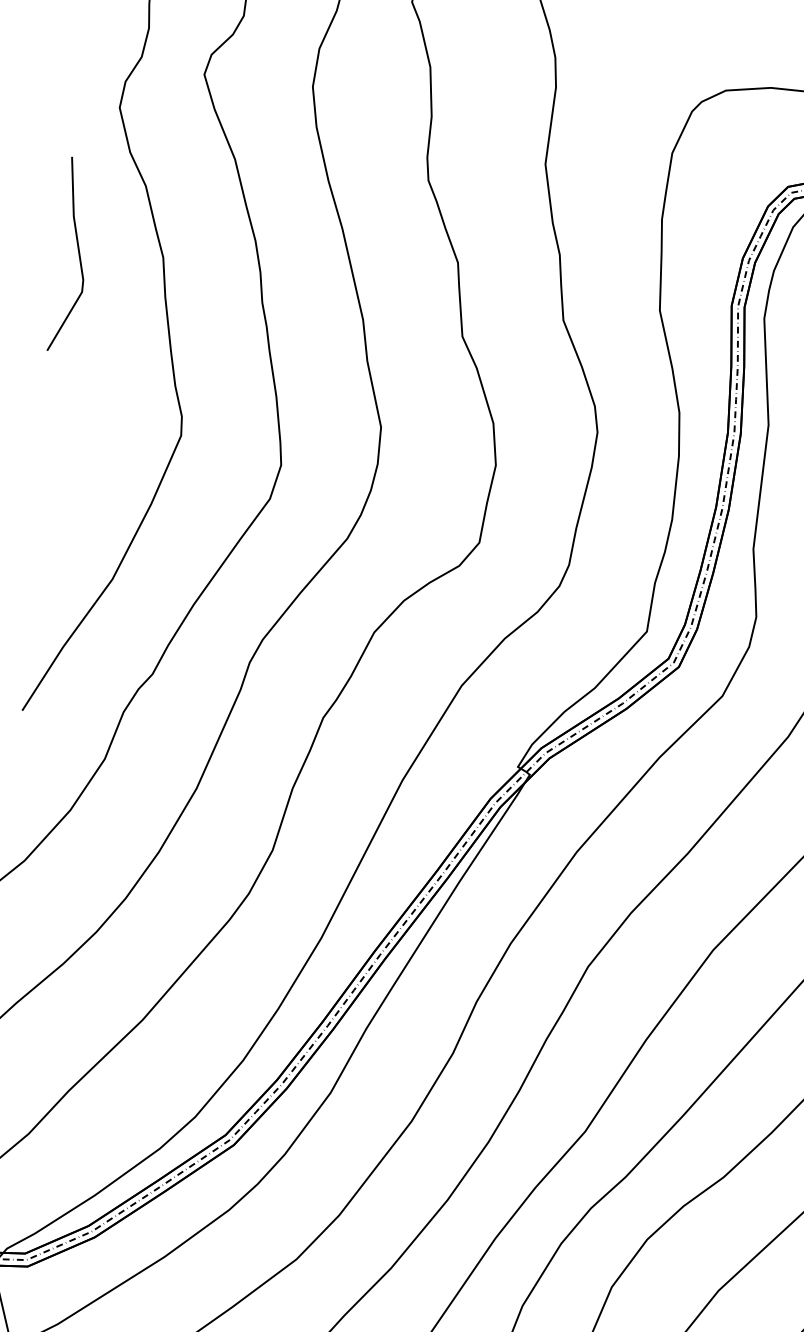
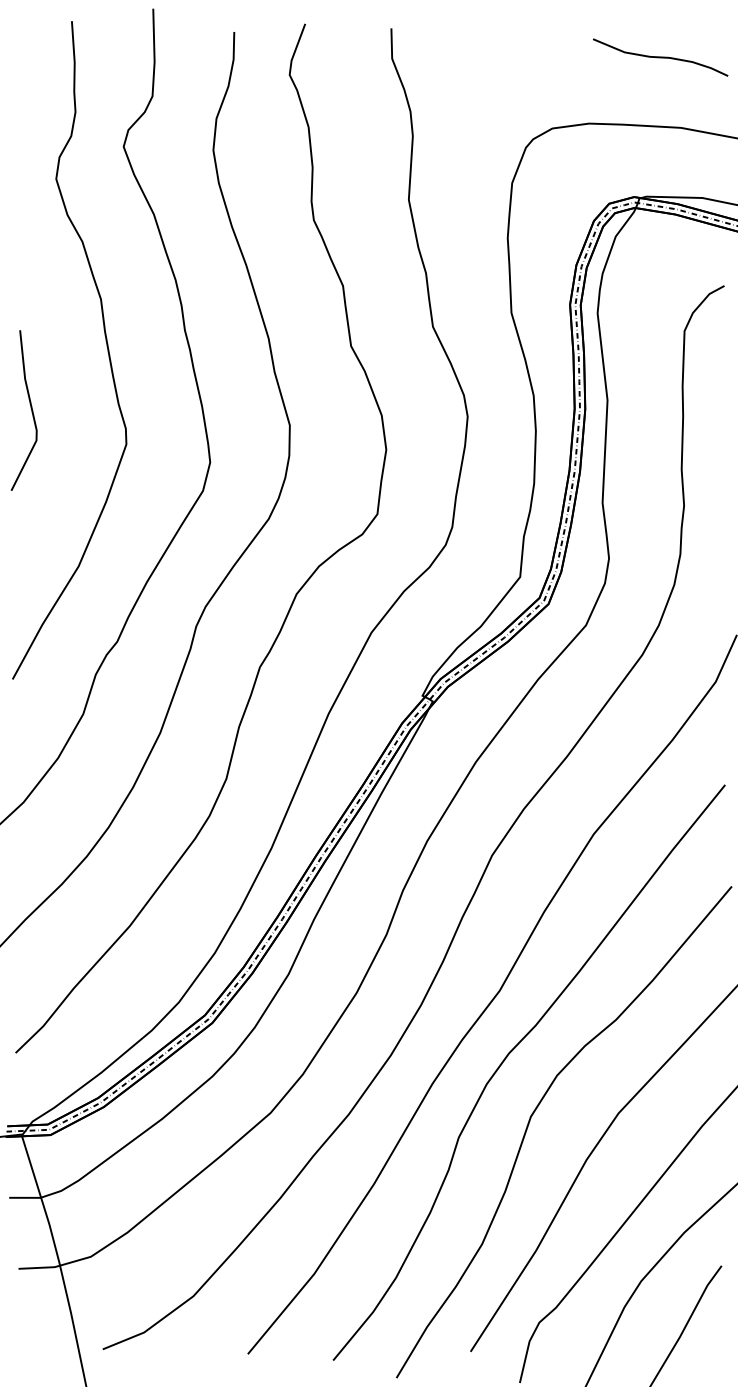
line: (77, 252) -> (30, 408), moved

